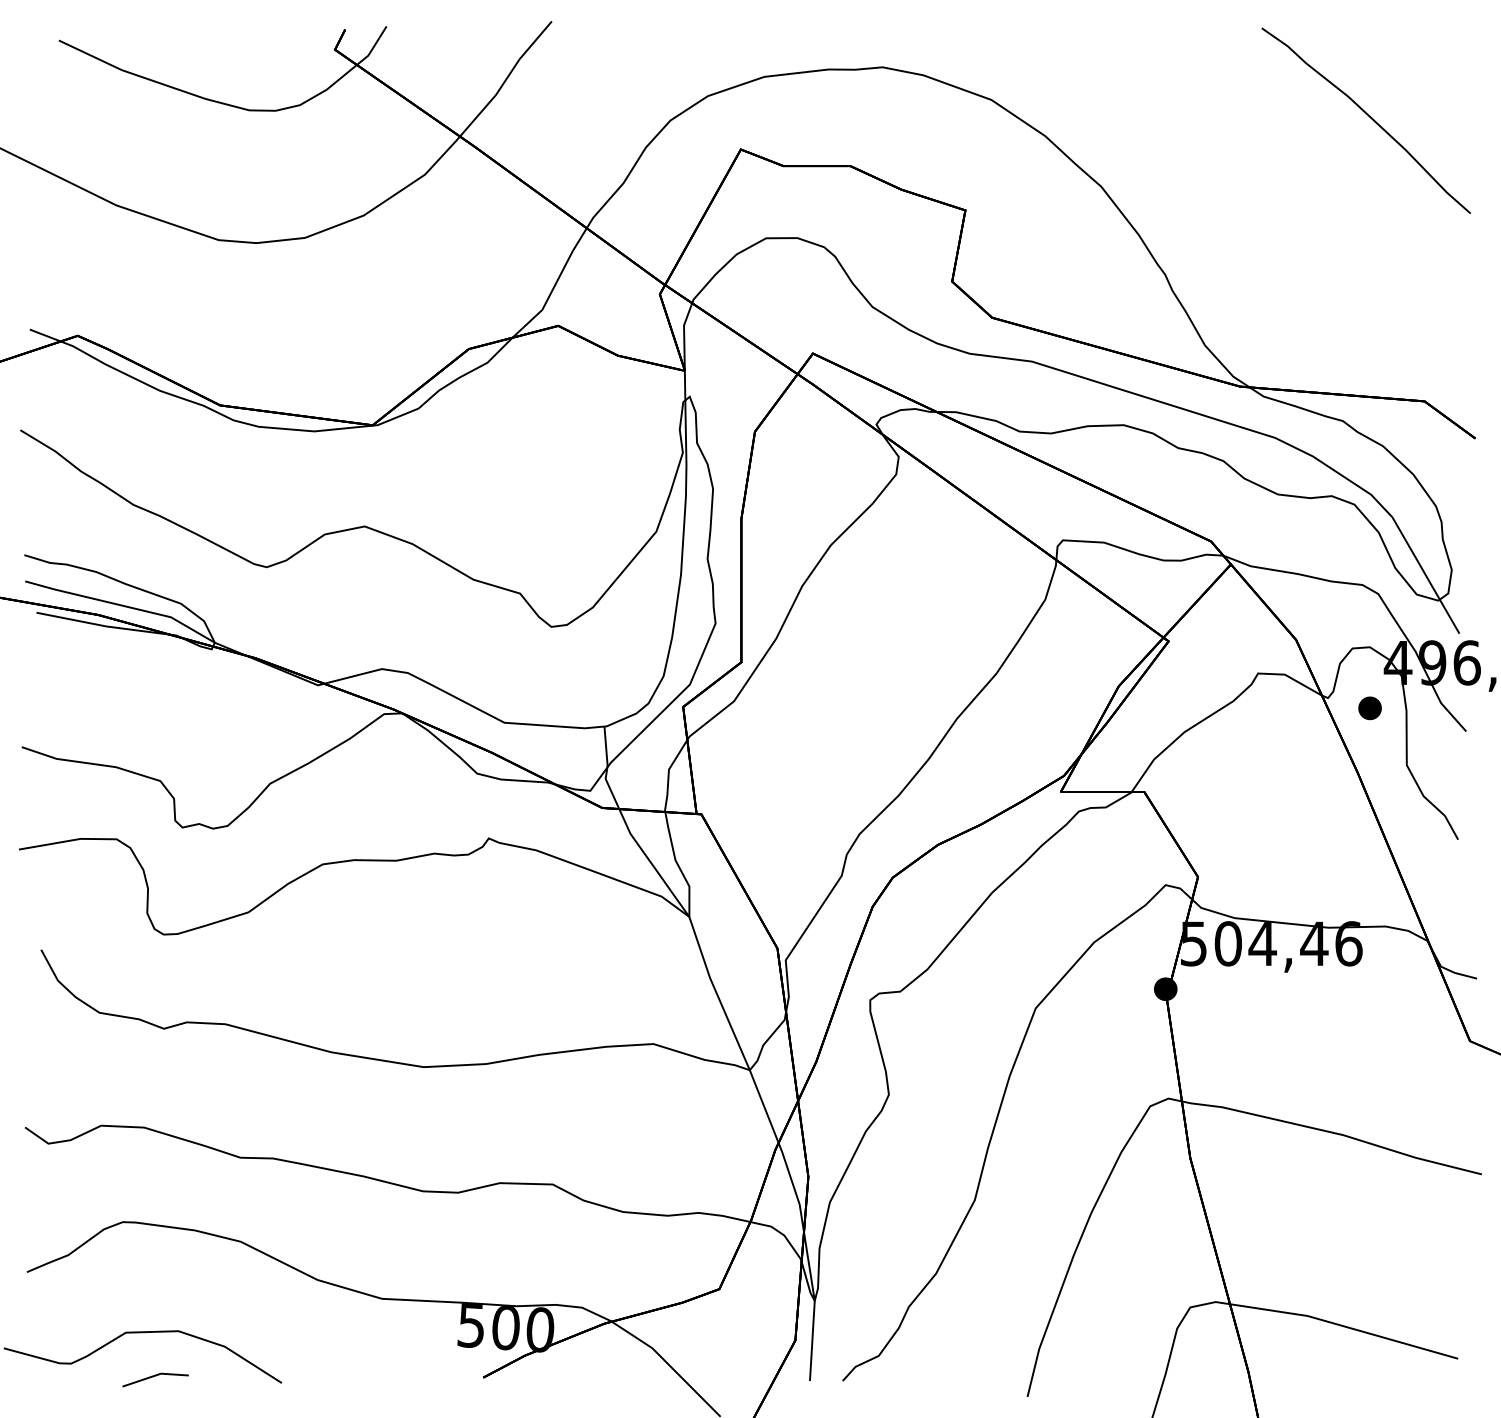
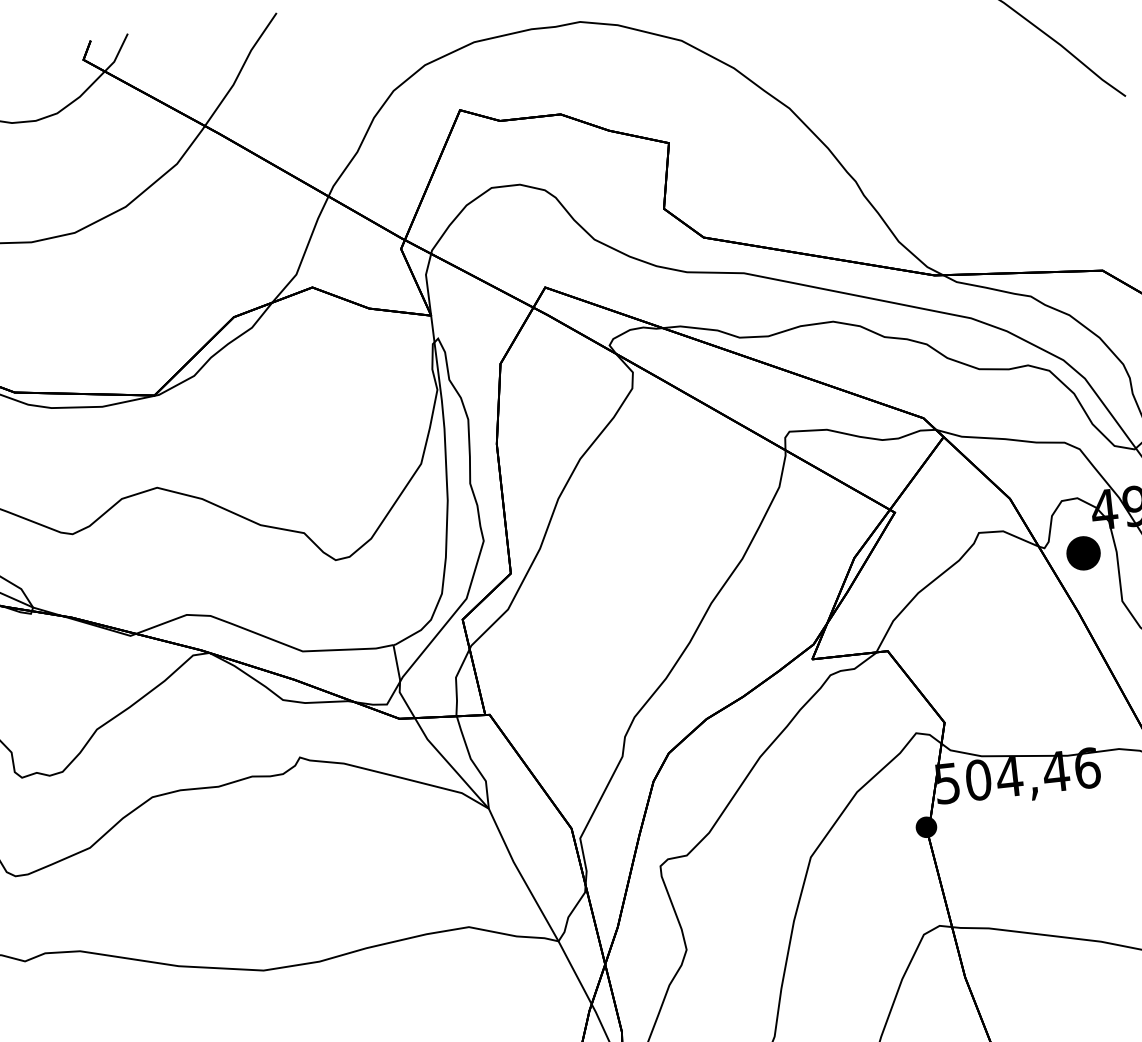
part: (1369, 708) -> (1083, 553), size x1.6

